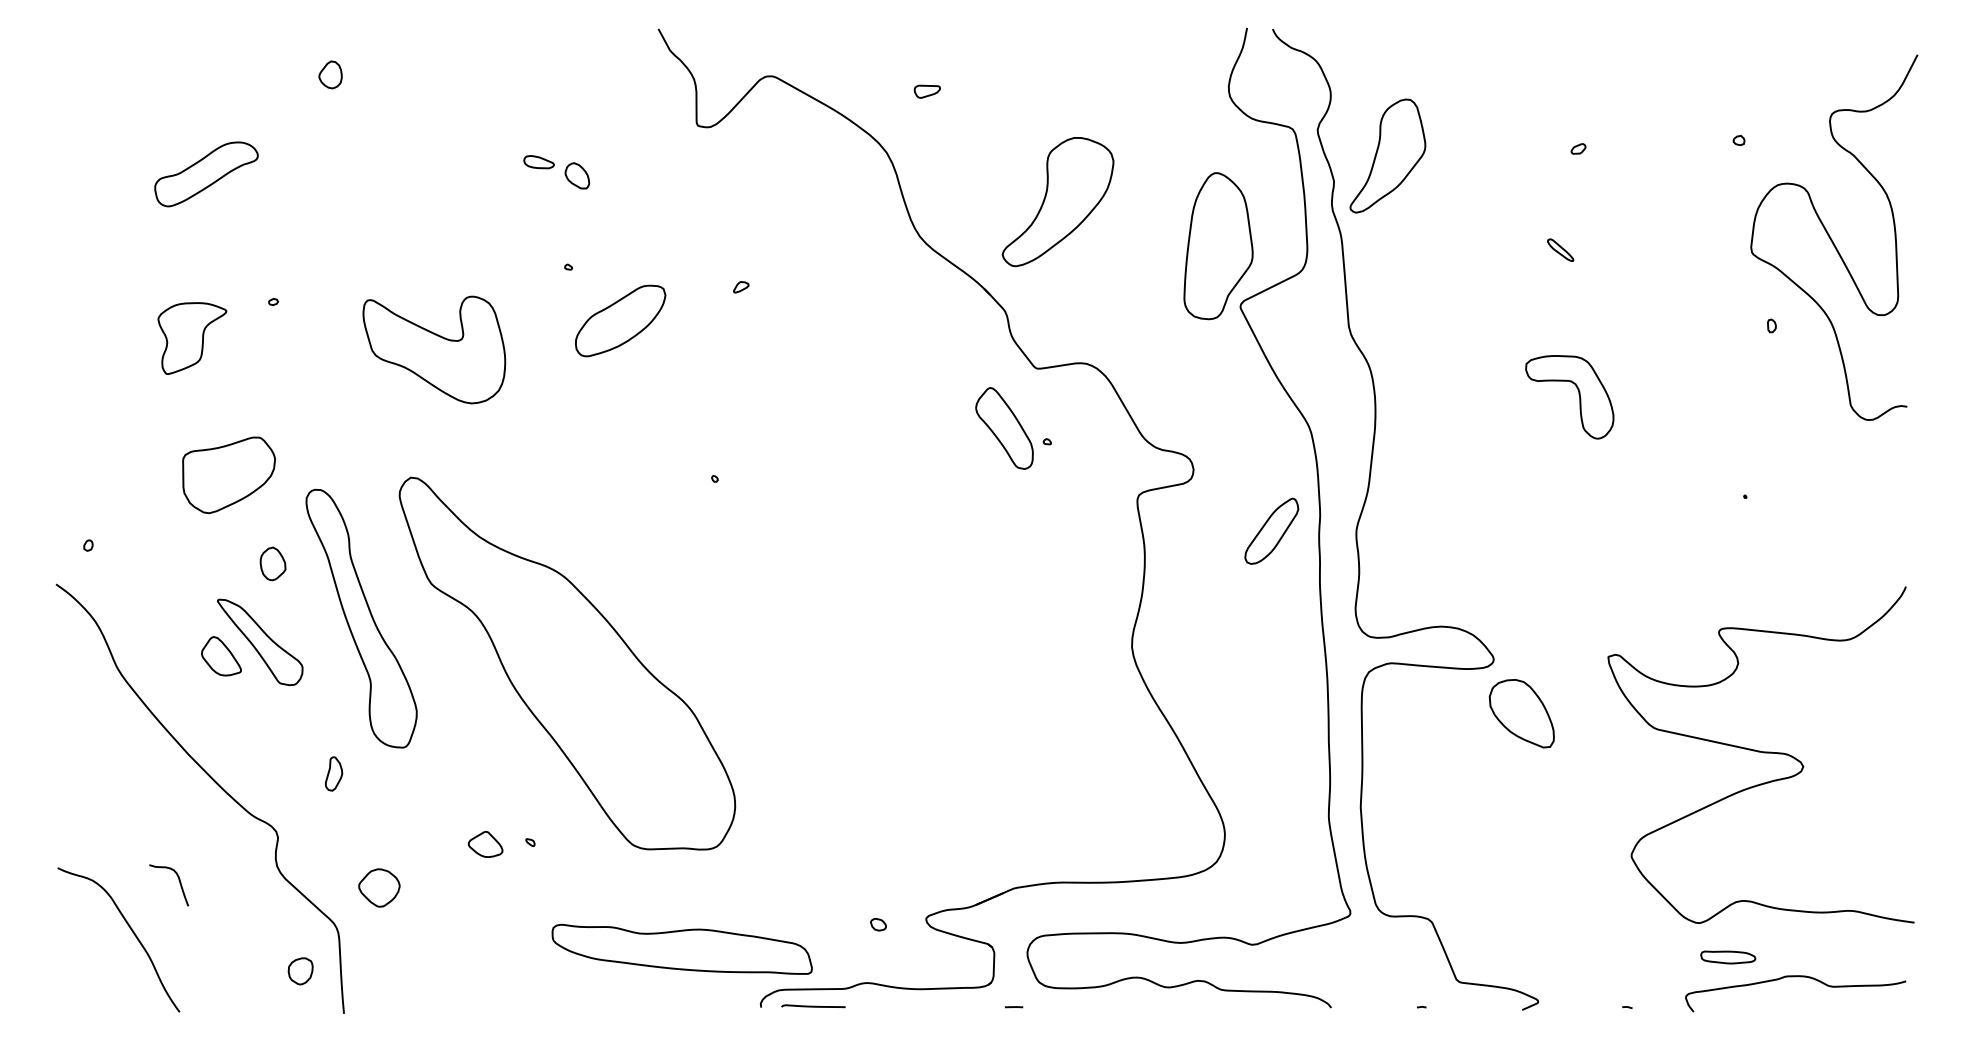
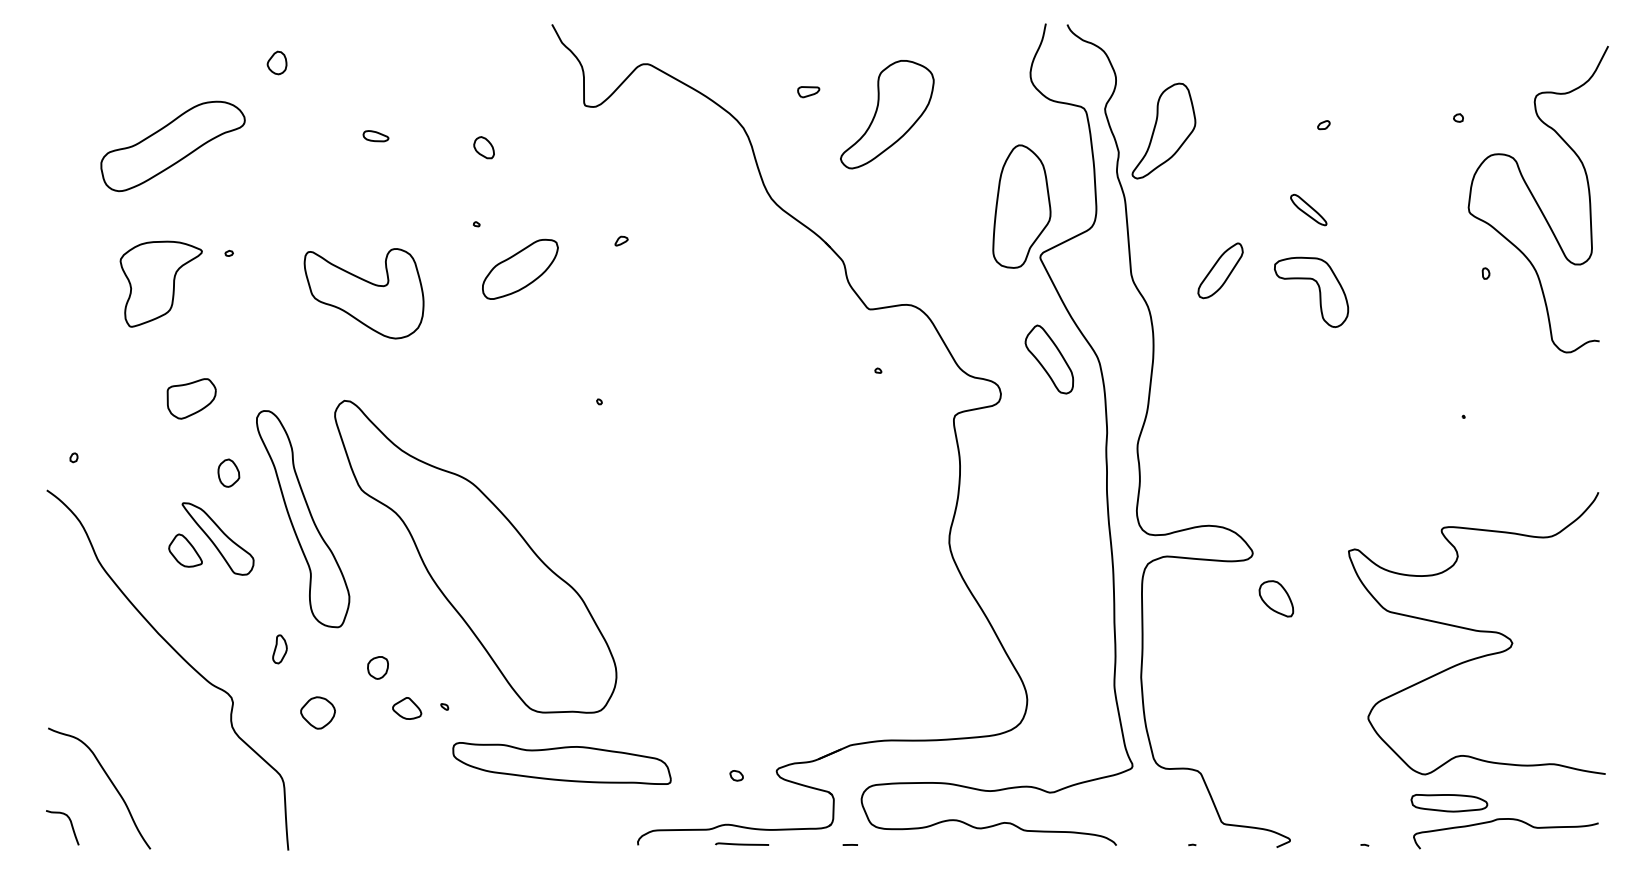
part: (927, 92) -> (808, 92), moved
part: (538, 162) -> (375, 136), moved
part: (205, 174) -> (172, 146), size x1.67
part: (1058, 201) -> (887, 114), moved
part: (1560, 249) -> (1308, 209), size x1.67
part: (191, 337) -> (160, 283), size x1.43
part: (1578, 393) -> (1318, 289), moved
part: (1004, 428) -> (1049, 359), moved
part: (228, 474) -> (191, 398), size x0.62
part: (1271, 530) -> (1220, 270), moved
part: (1522, 713) -> (1276, 598), size x0.62
curve: (178, 881) -> (70, 824), moved
part: (378, 887) -> (317, 712), moved
part: (681, 949) -> (561, 763), moved
part: (1728, 957) -> (1449, 803), size x1.67
part: (300, 970) -> (377, 667), moved
line: (813, 1005) -> (742, 843), moved

